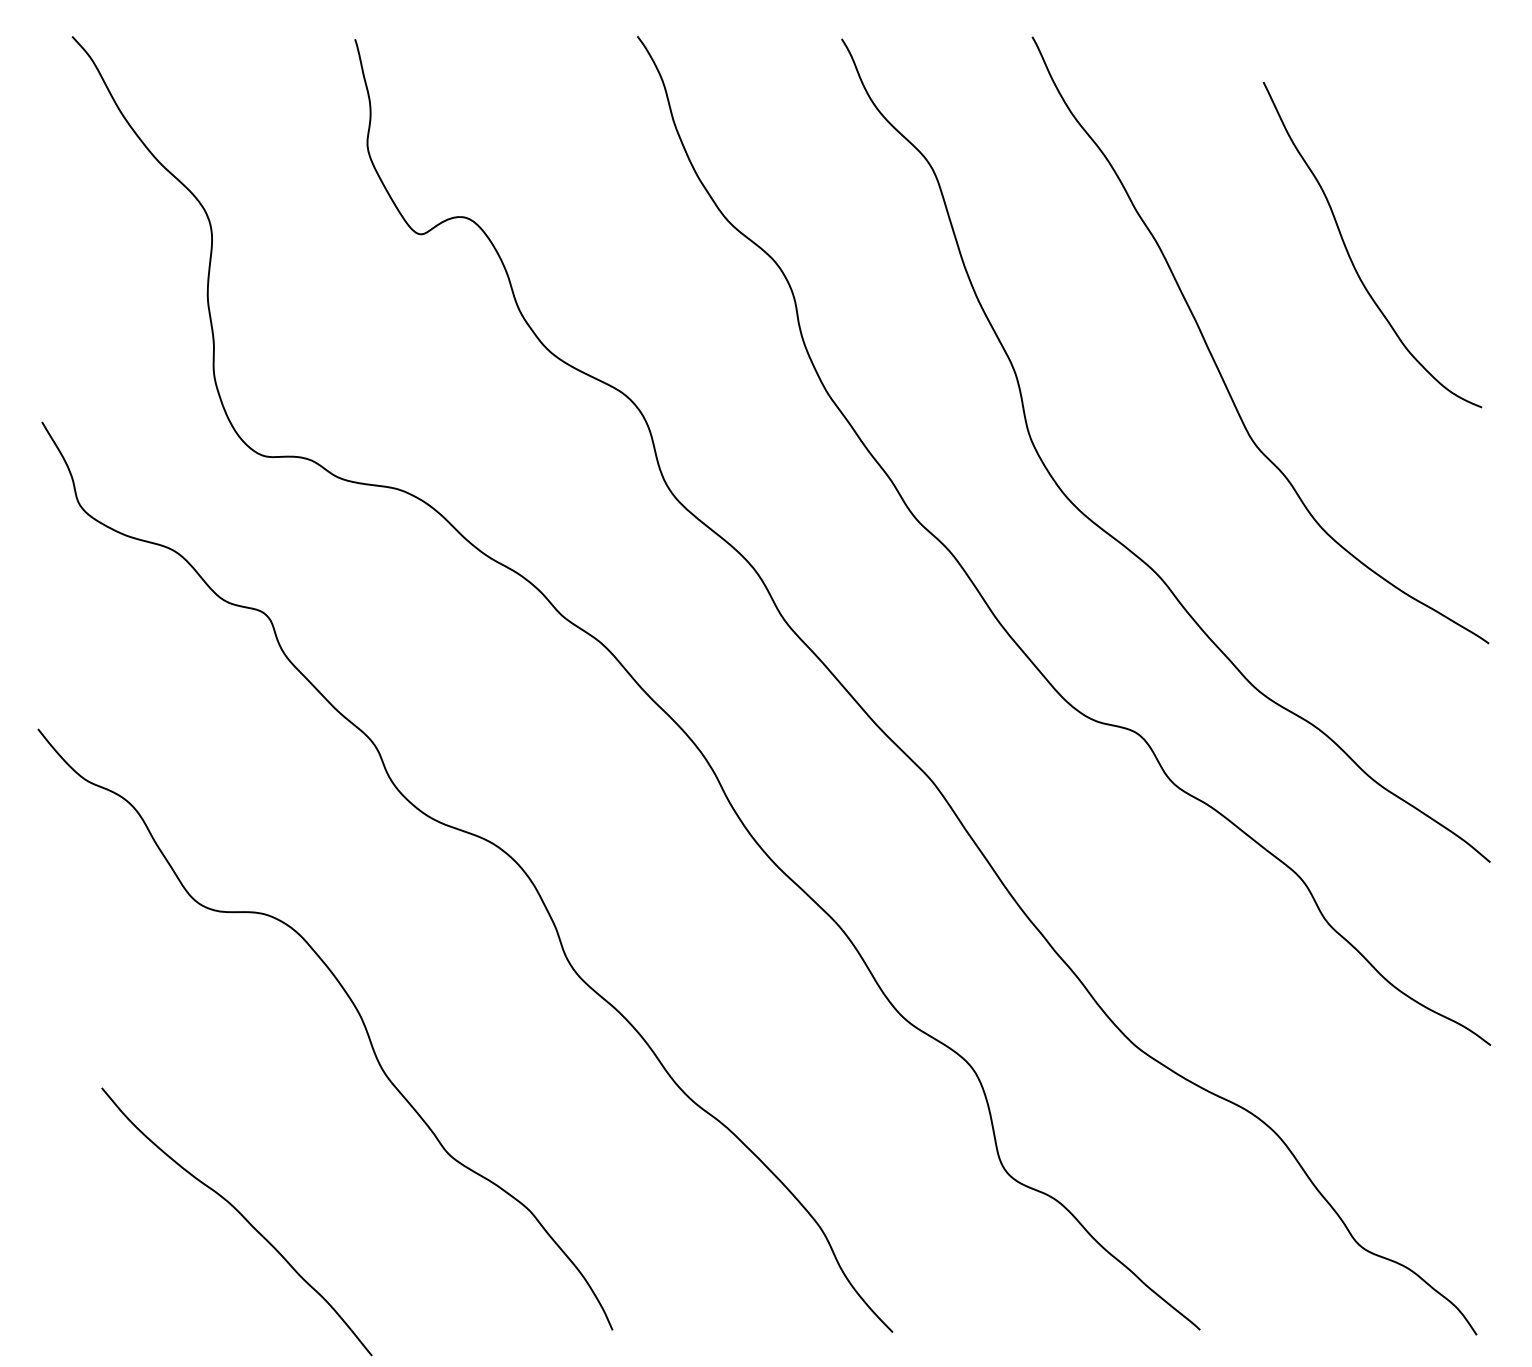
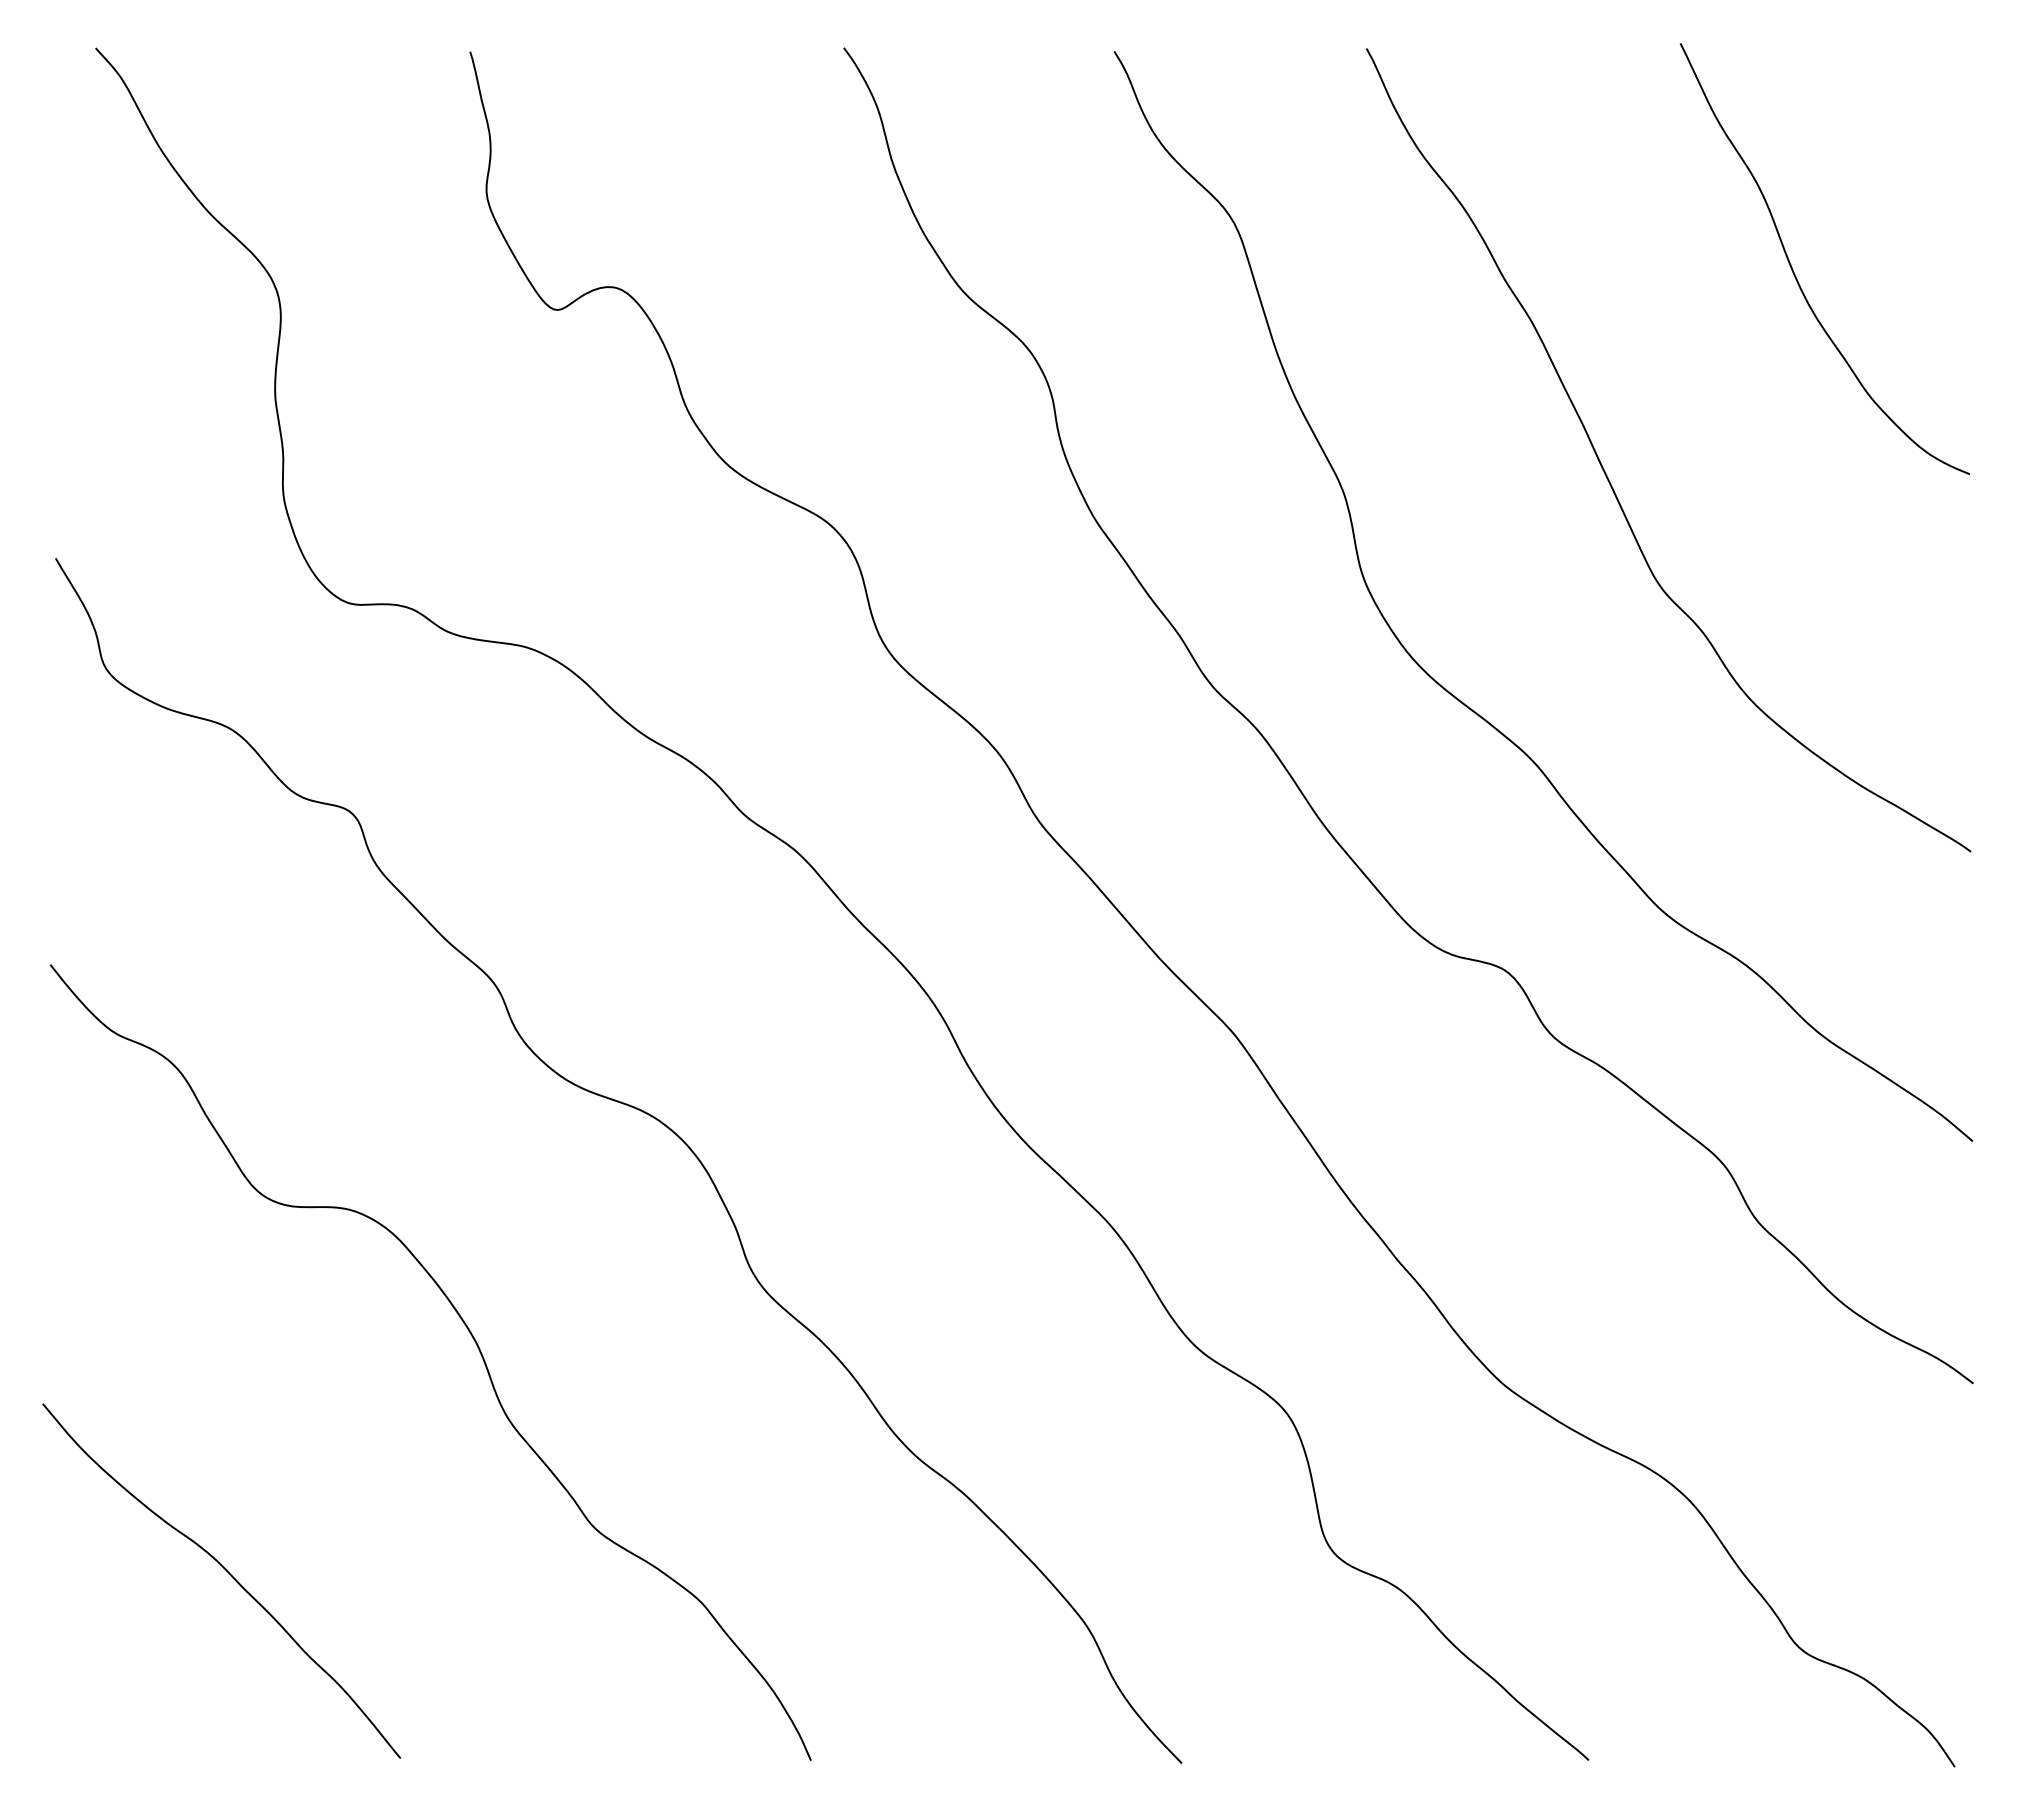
curve: (1349, 254) -> (1794, 271), moved
curve: (242, 1216) -> (228, 1573), moved

